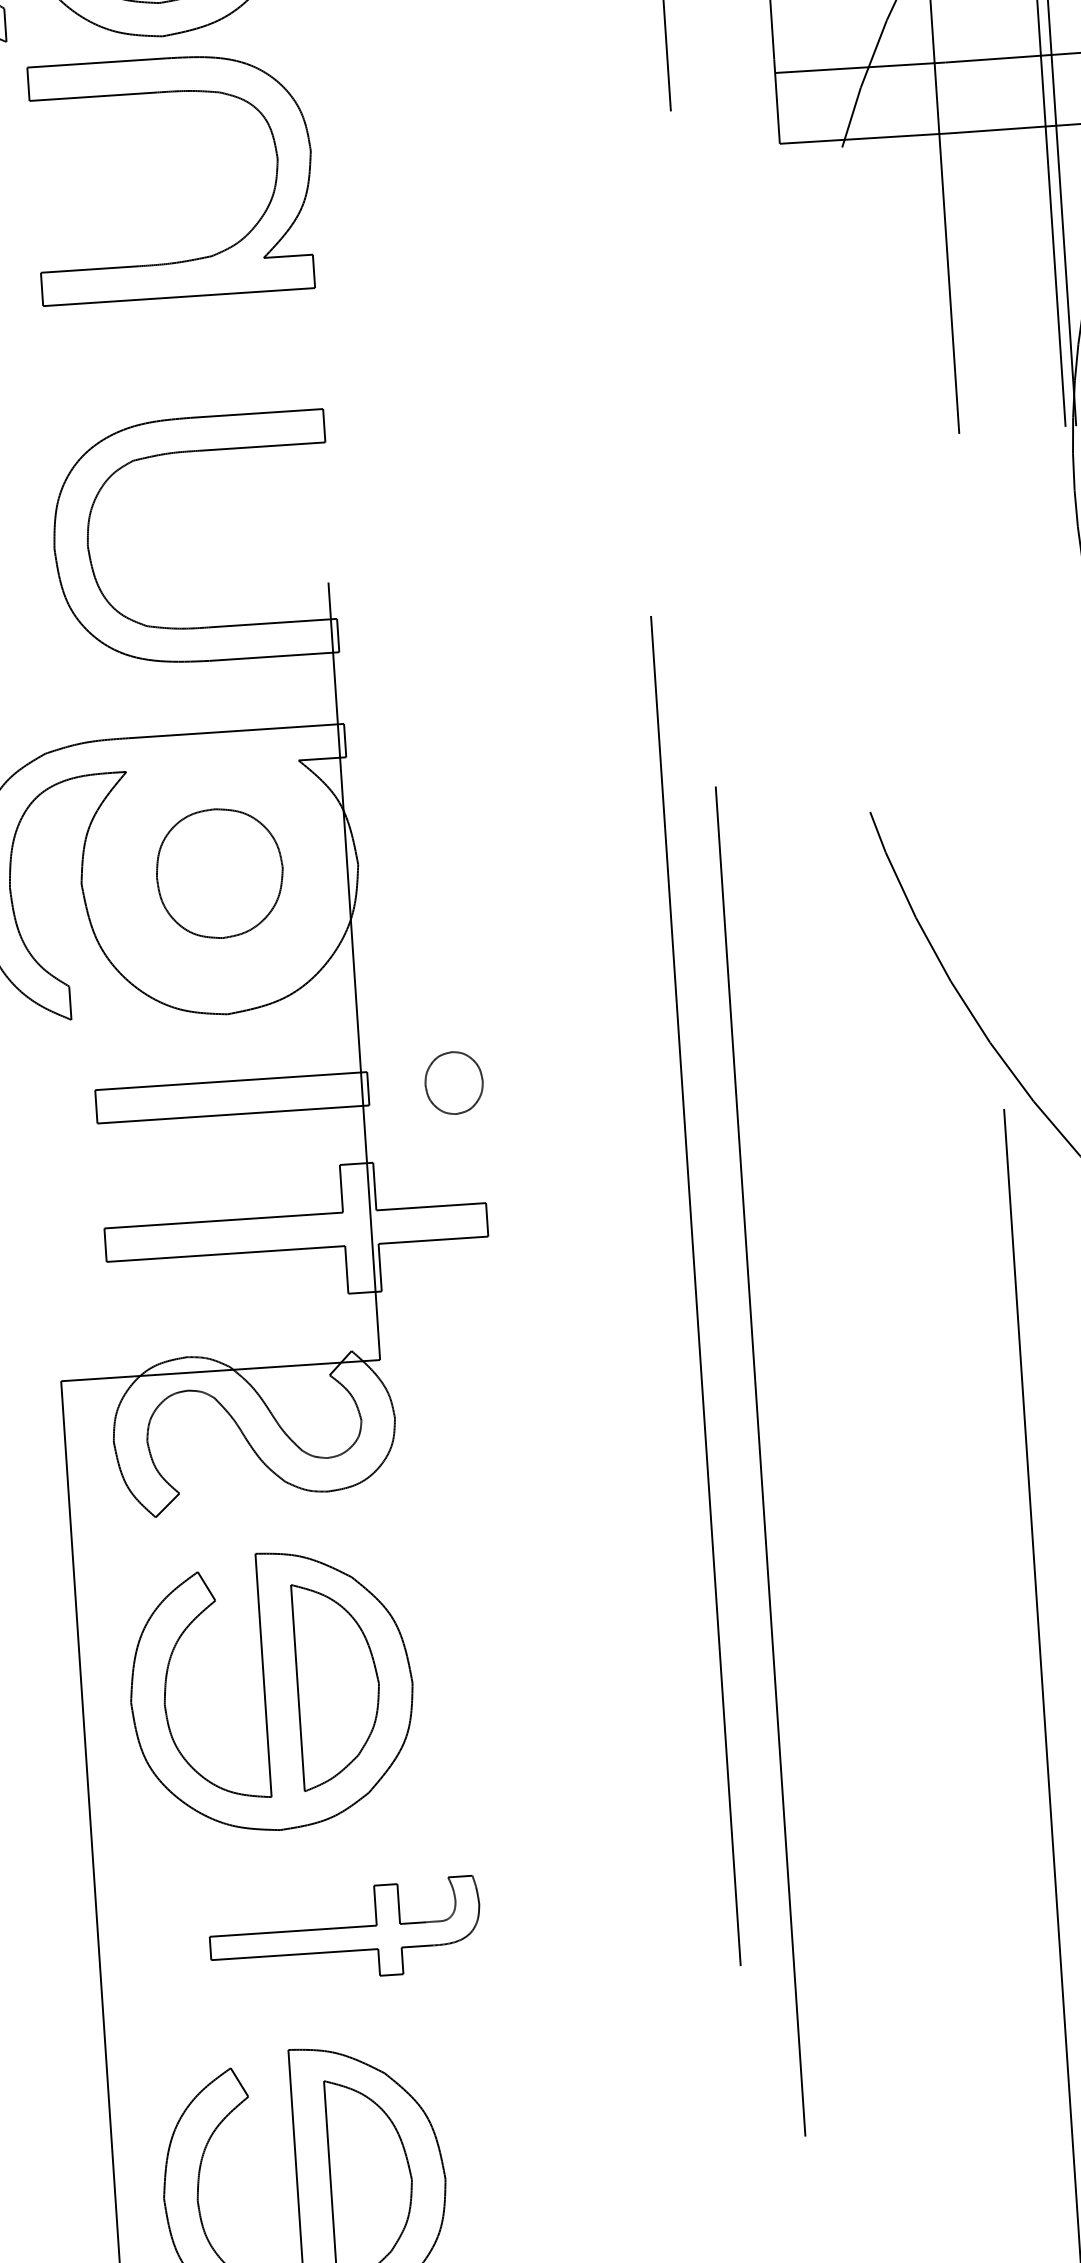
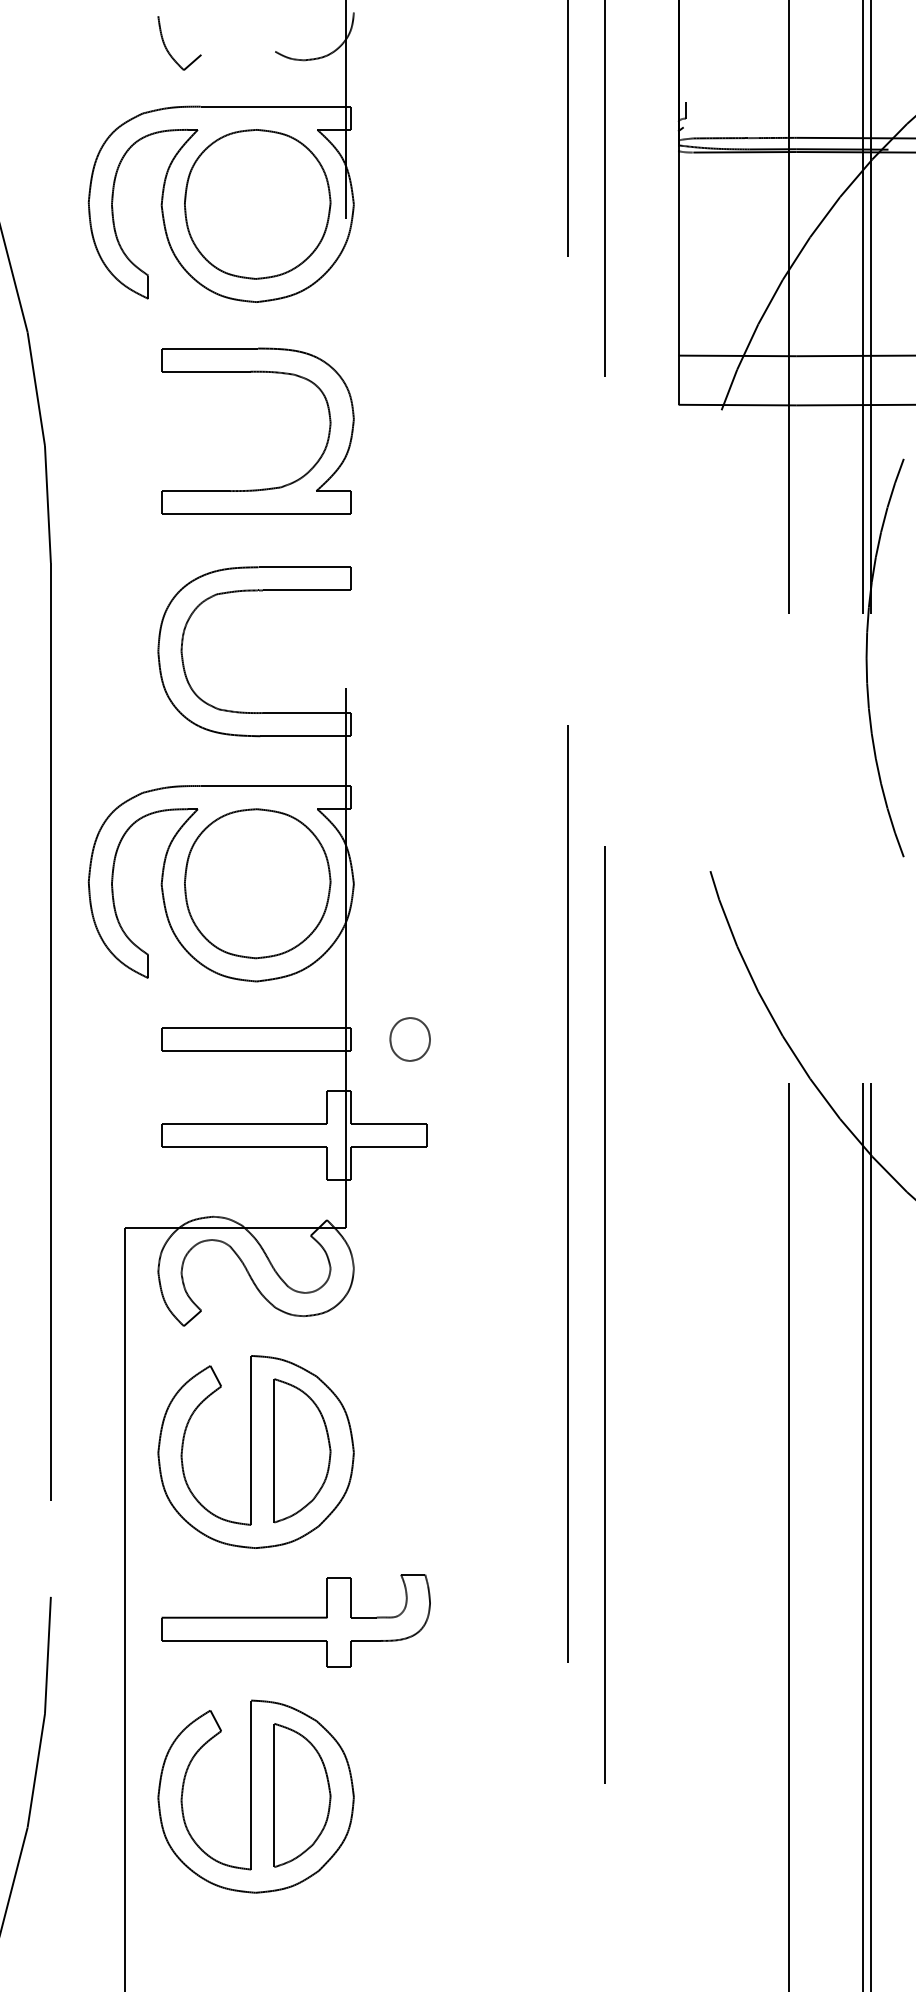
part: (167, 92) -> (257, 372), moved
part: (219, 873) -> (257, 883), size x1.67
part: (344, 1930) -> (295, 1620), size x1.43

